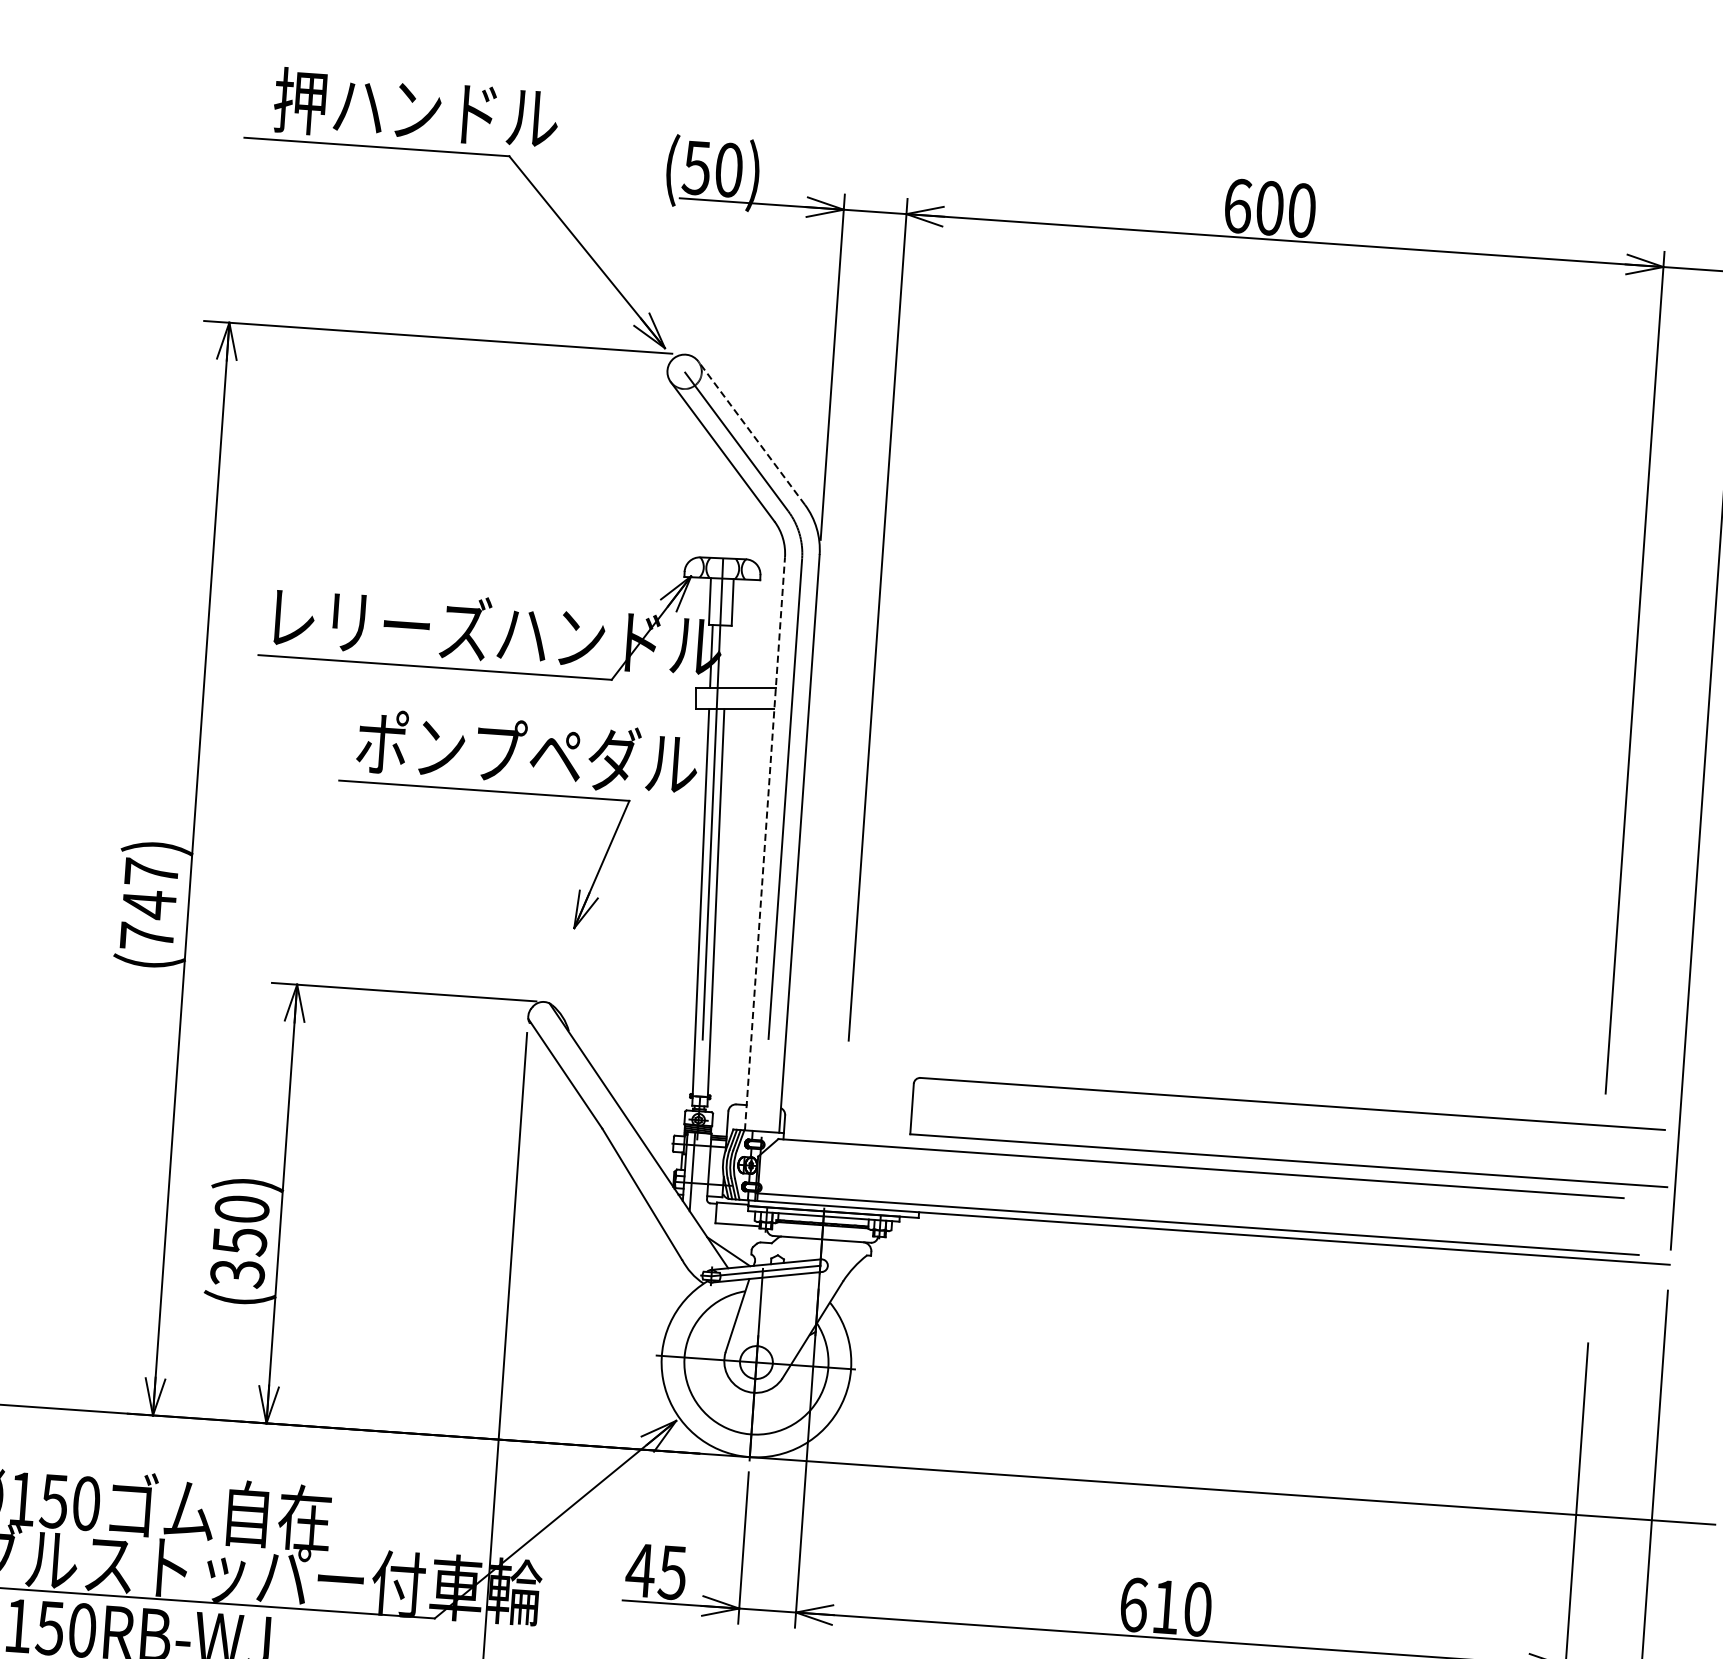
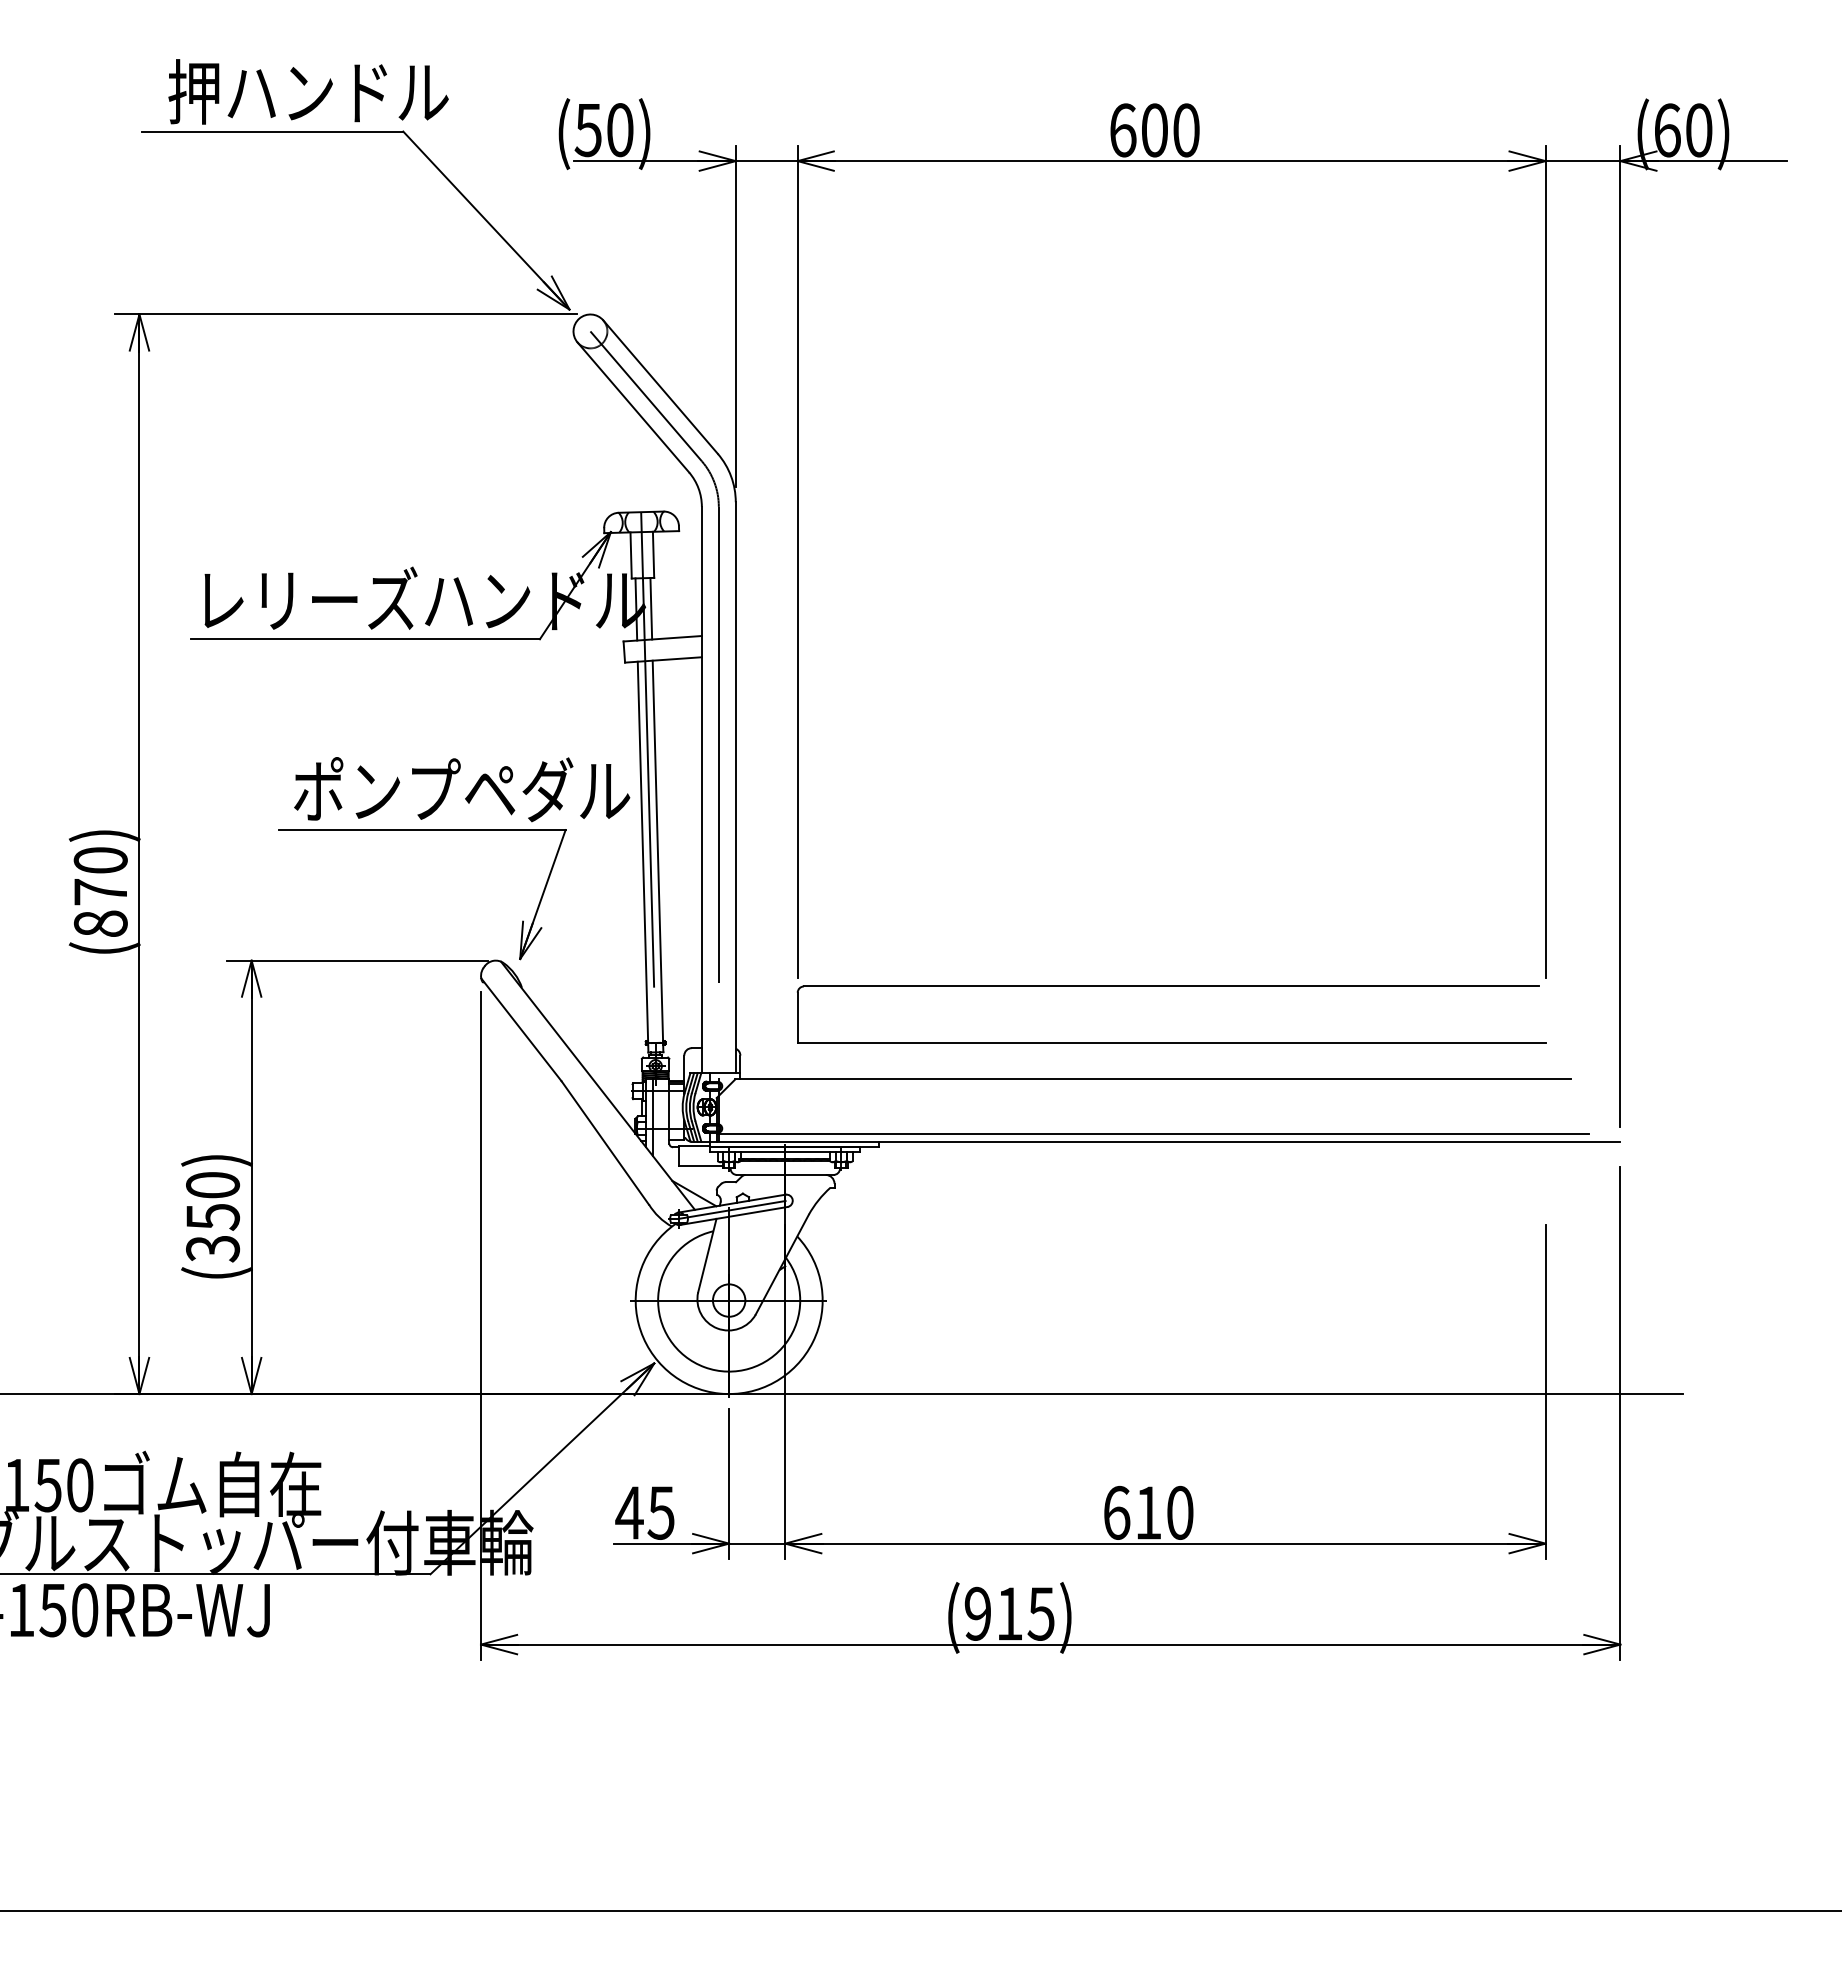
line: (751, 433) -> (660, 387), dashed -> solid
line: (726, 656) -> (651, 608), added
part: (516, 793) -> (454, 830), moved
line: (764, 843) -> (701, 789), dashed -> solid
text: (149, 904) -> (100, 891), (747) -> (870)
part: (1292, 1103) -> (1171, 986), moved

